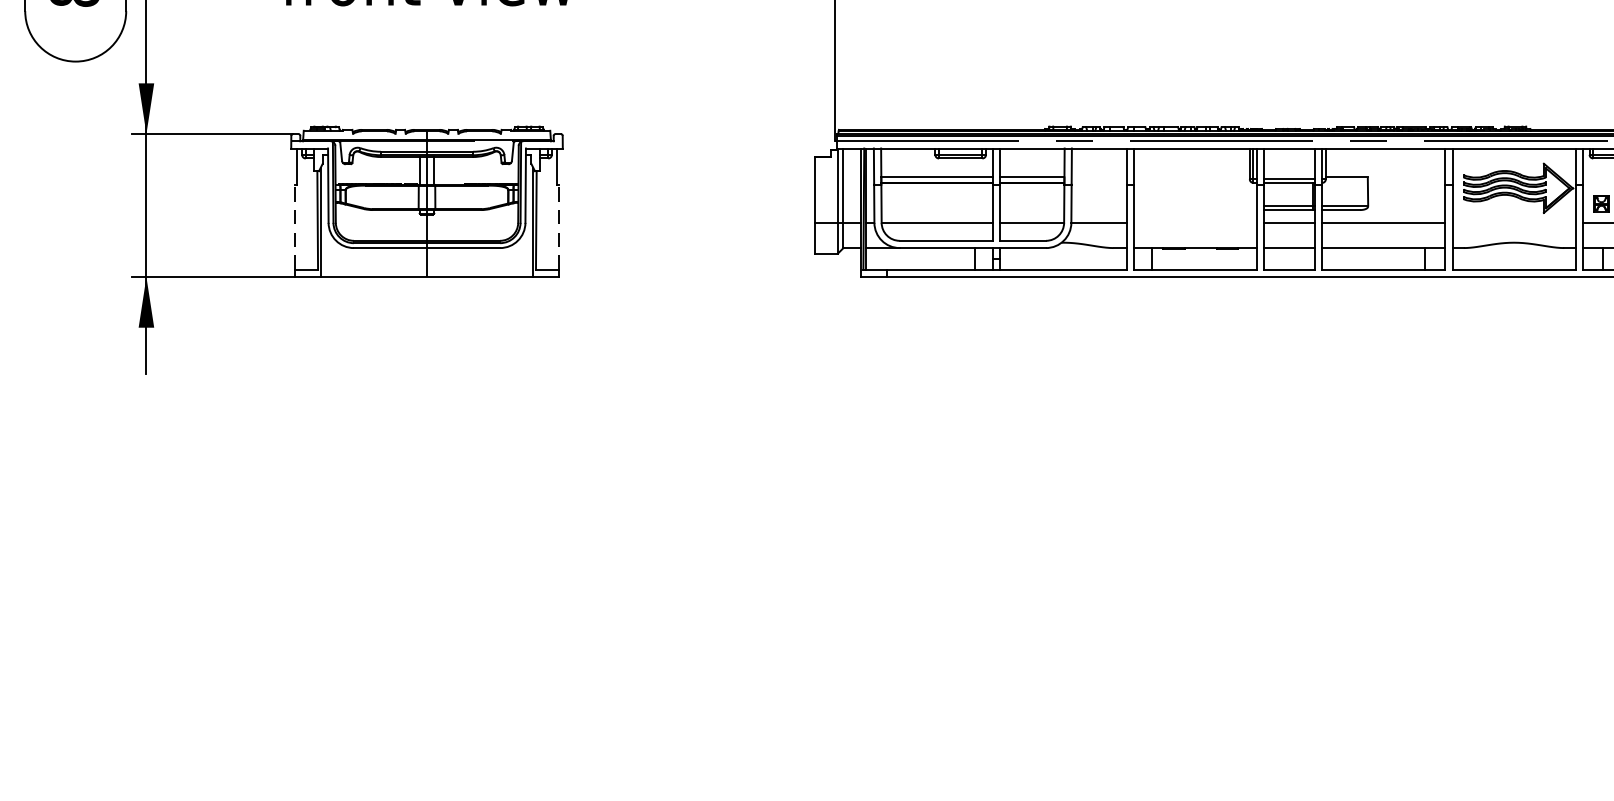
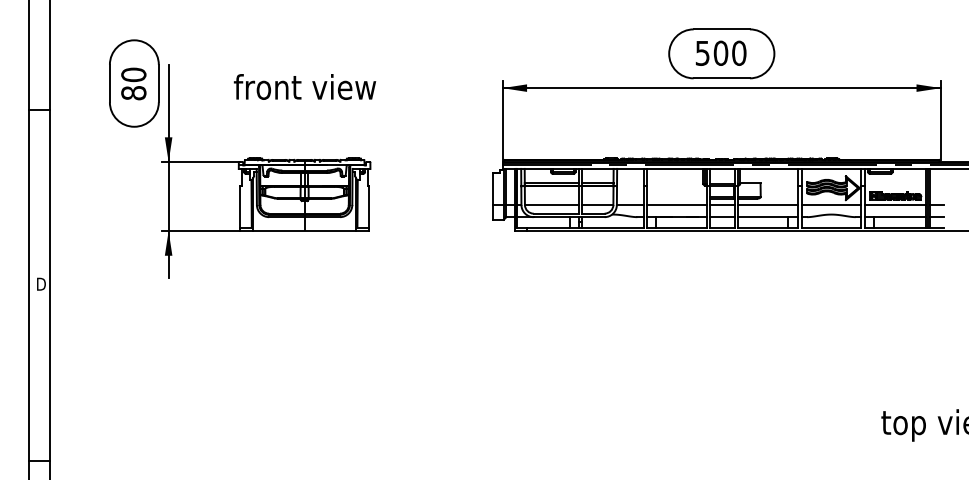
line: (1194, 221) -> (676, 204), added
line: (1514, 221) -> (831, 204), added
line: (294, 228) -> (240, 207), dashed -> solid
line: (558, 228) -> (368, 207), dashed -> solid

